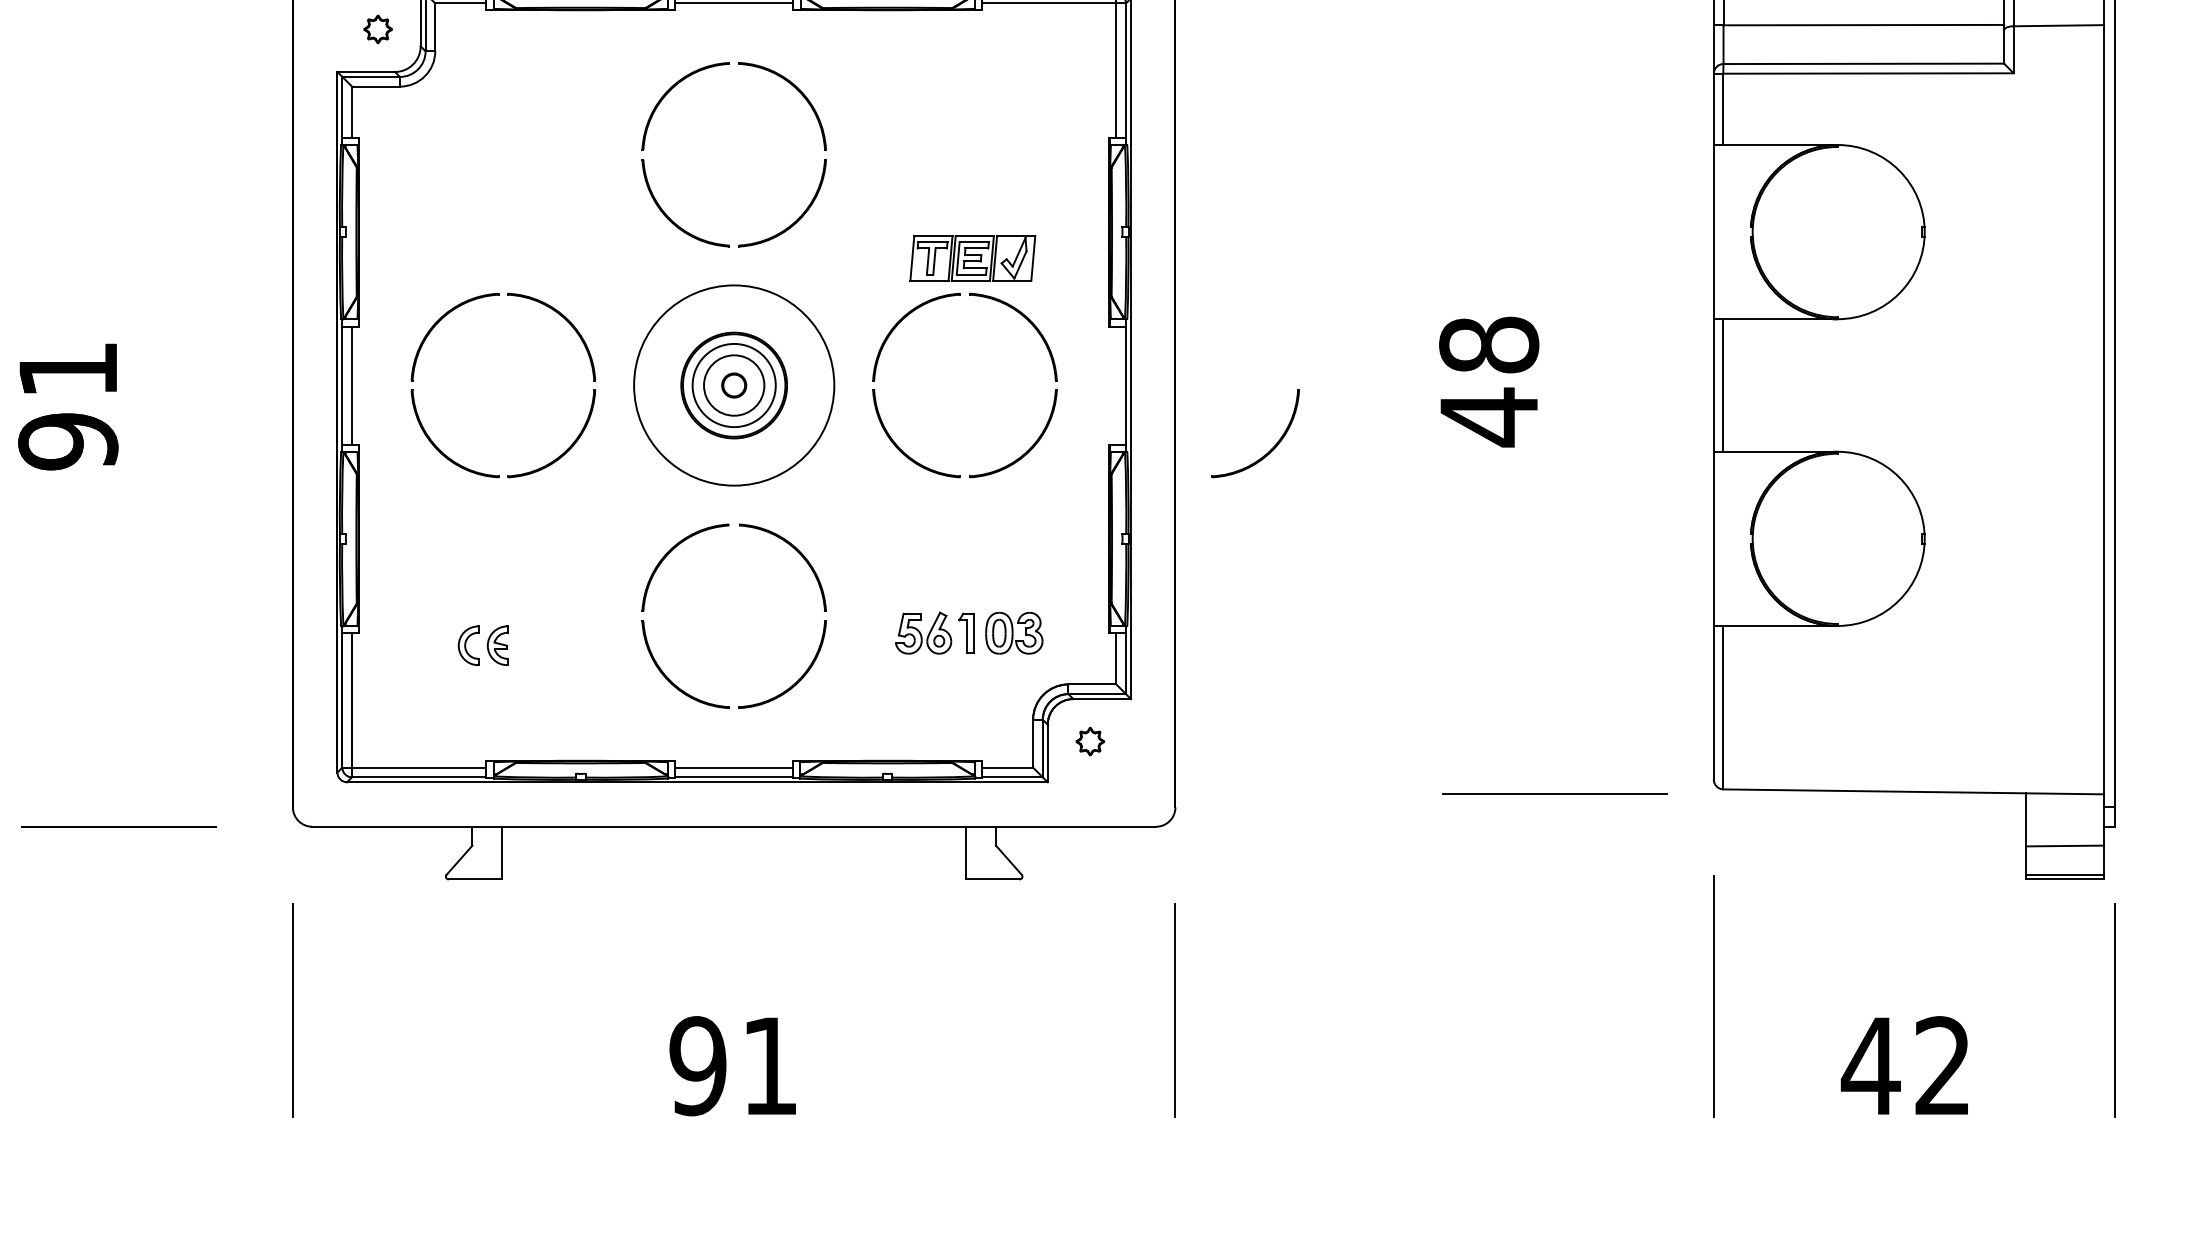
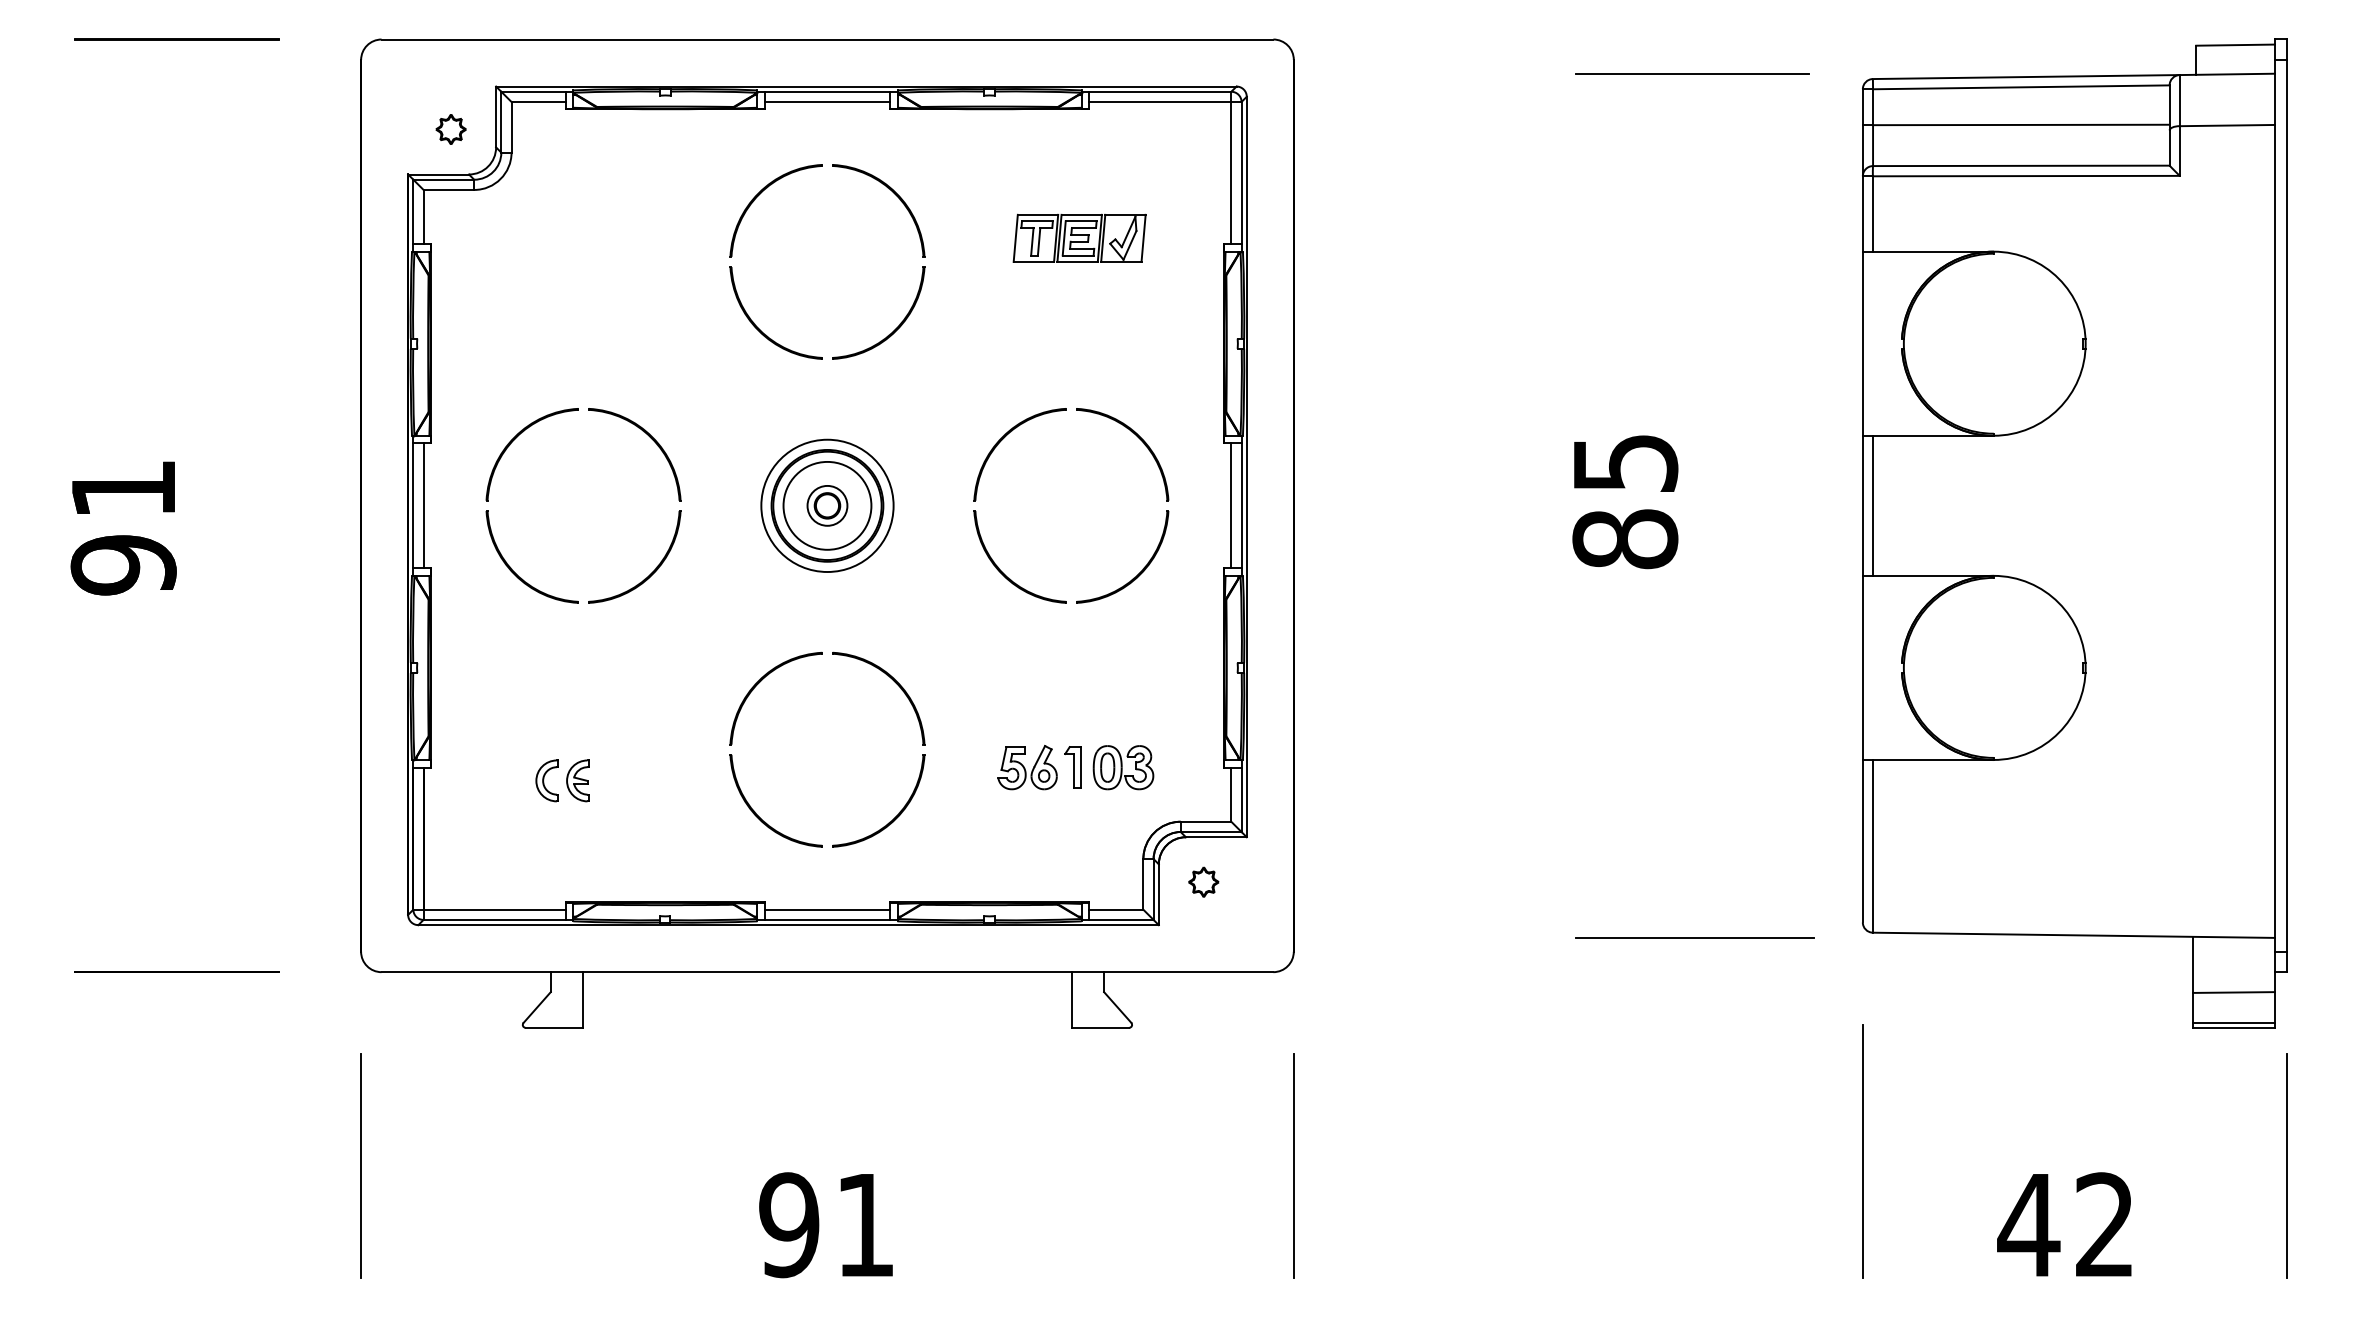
part: (972, 257) -> (1079, 237), moved
text: (1489, 382) -> (1625, 502), 48 -> 85
circle: (734, 385) -> (827, 505), size x0.62
circle: (734, 385) -> (827, 505), size x0.62
line: (1116, 385) -> (1231, 505), added
part: (1271, 448) -> (1395, 572), removed

